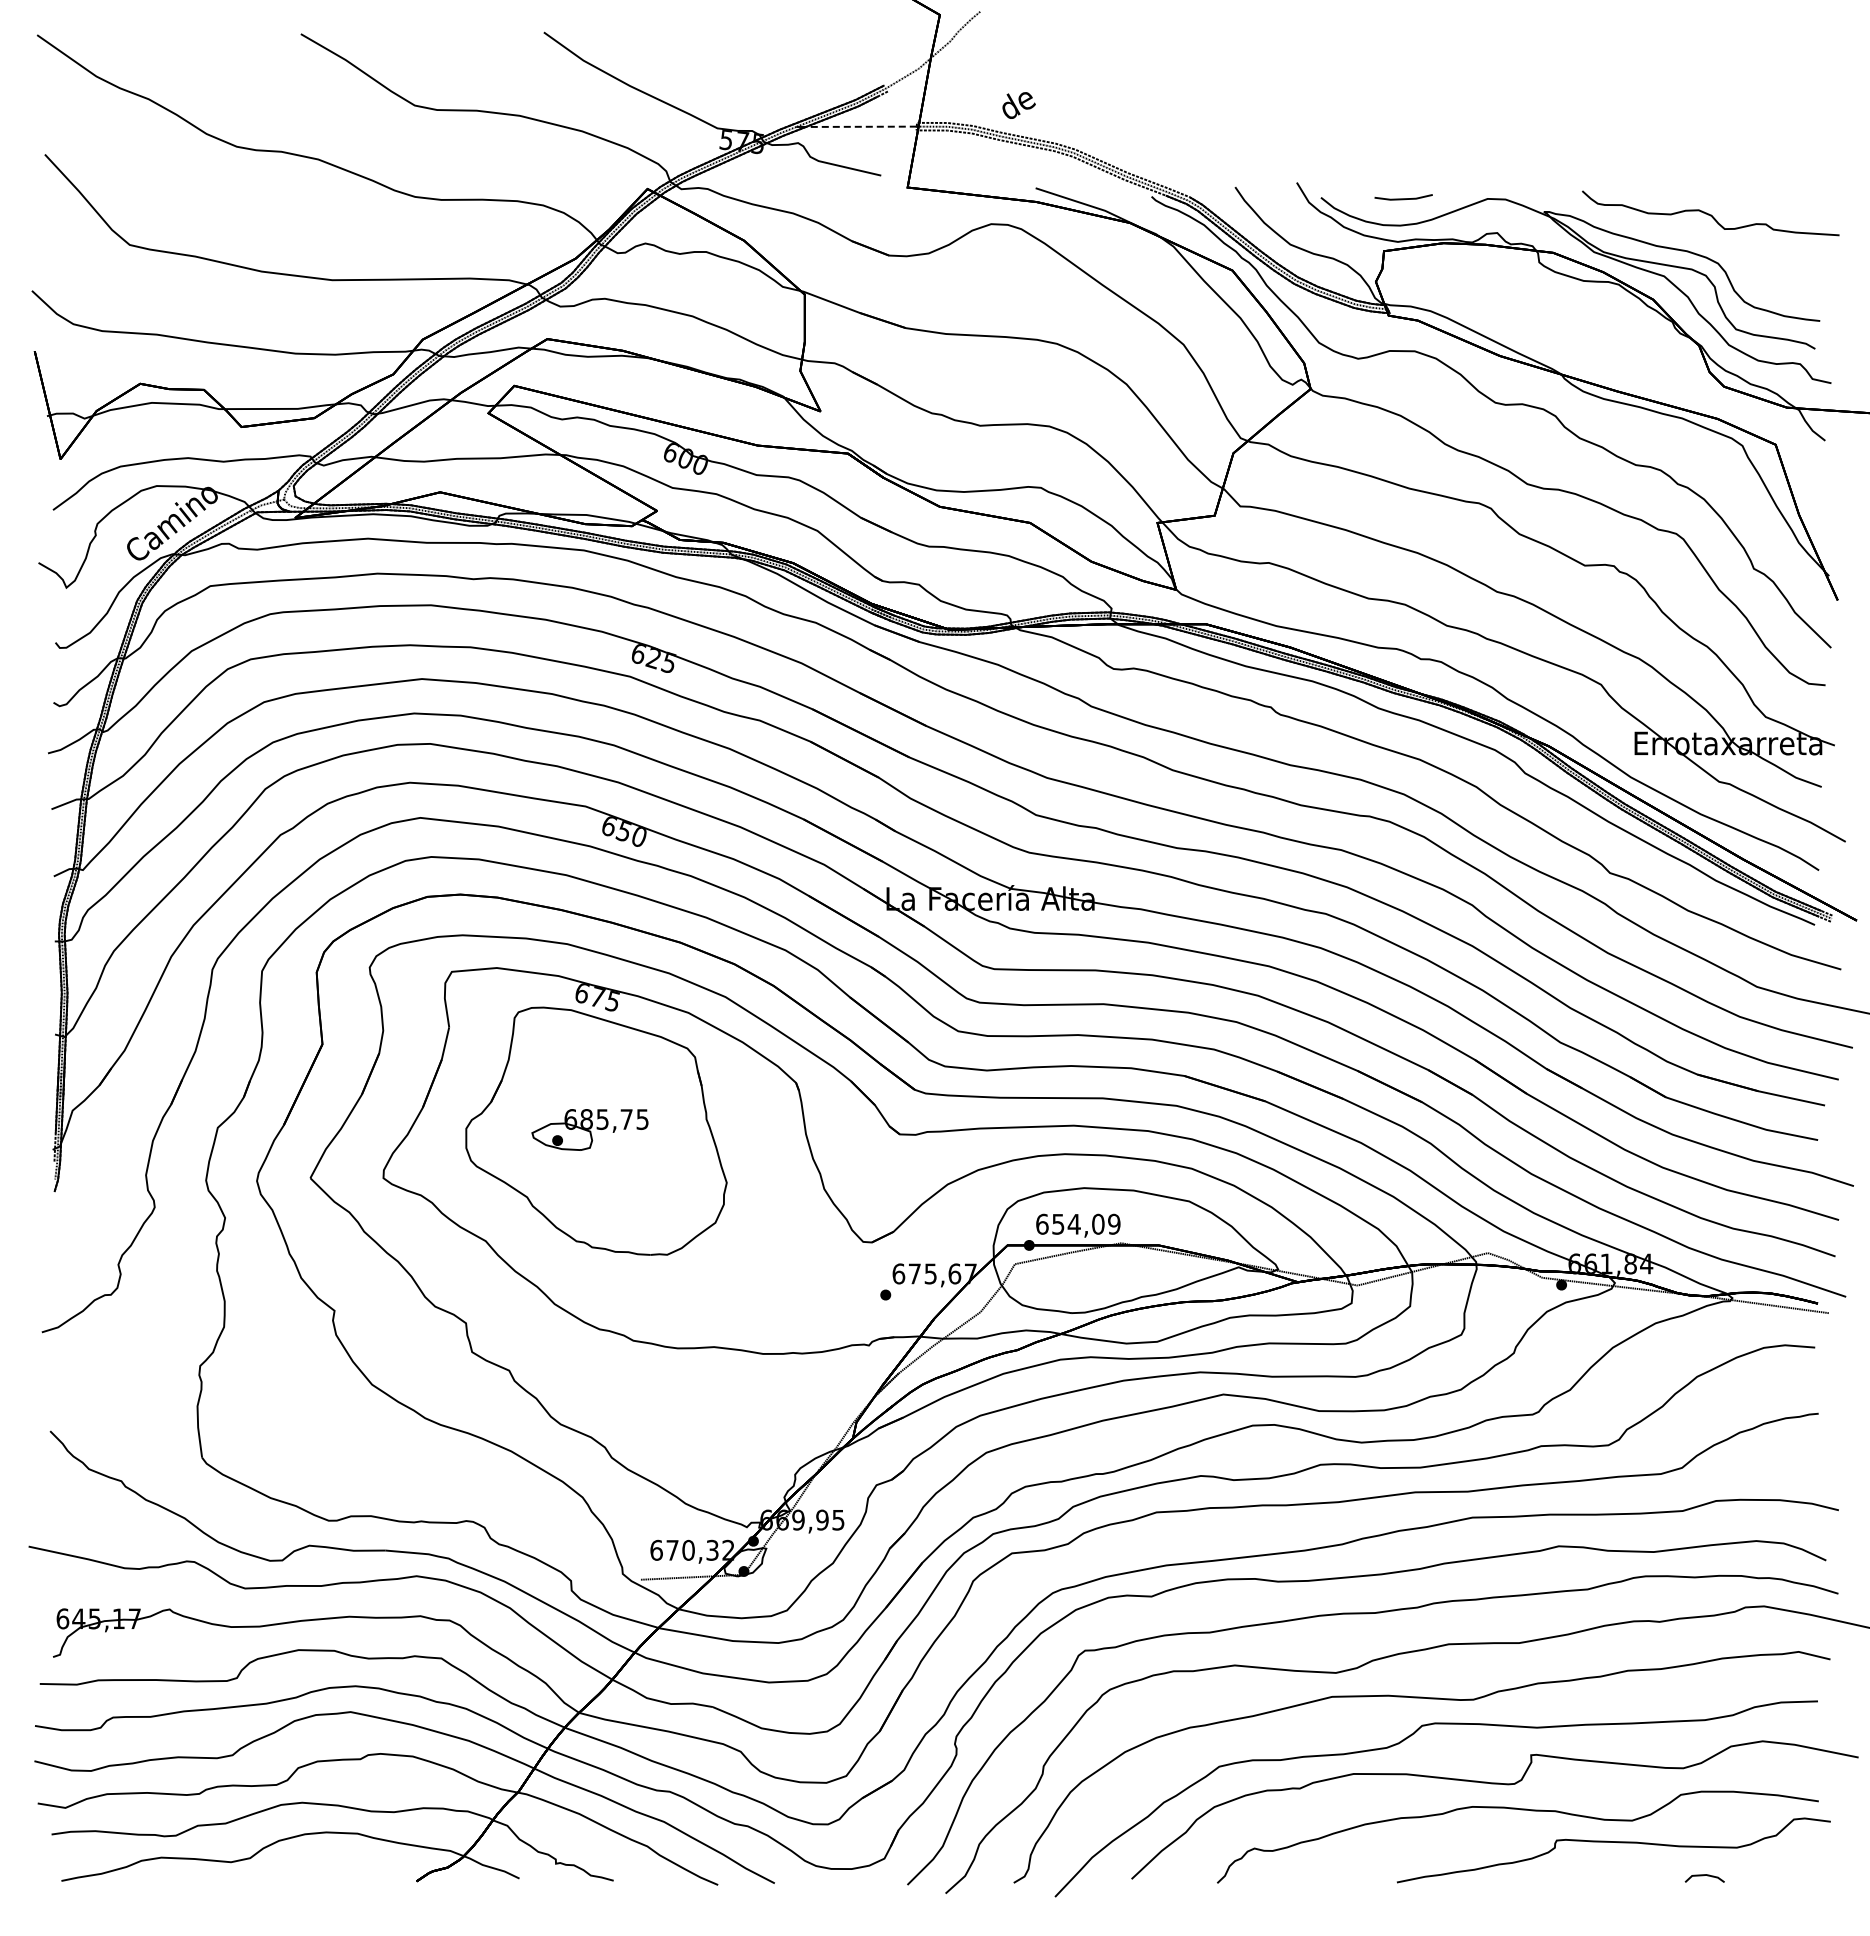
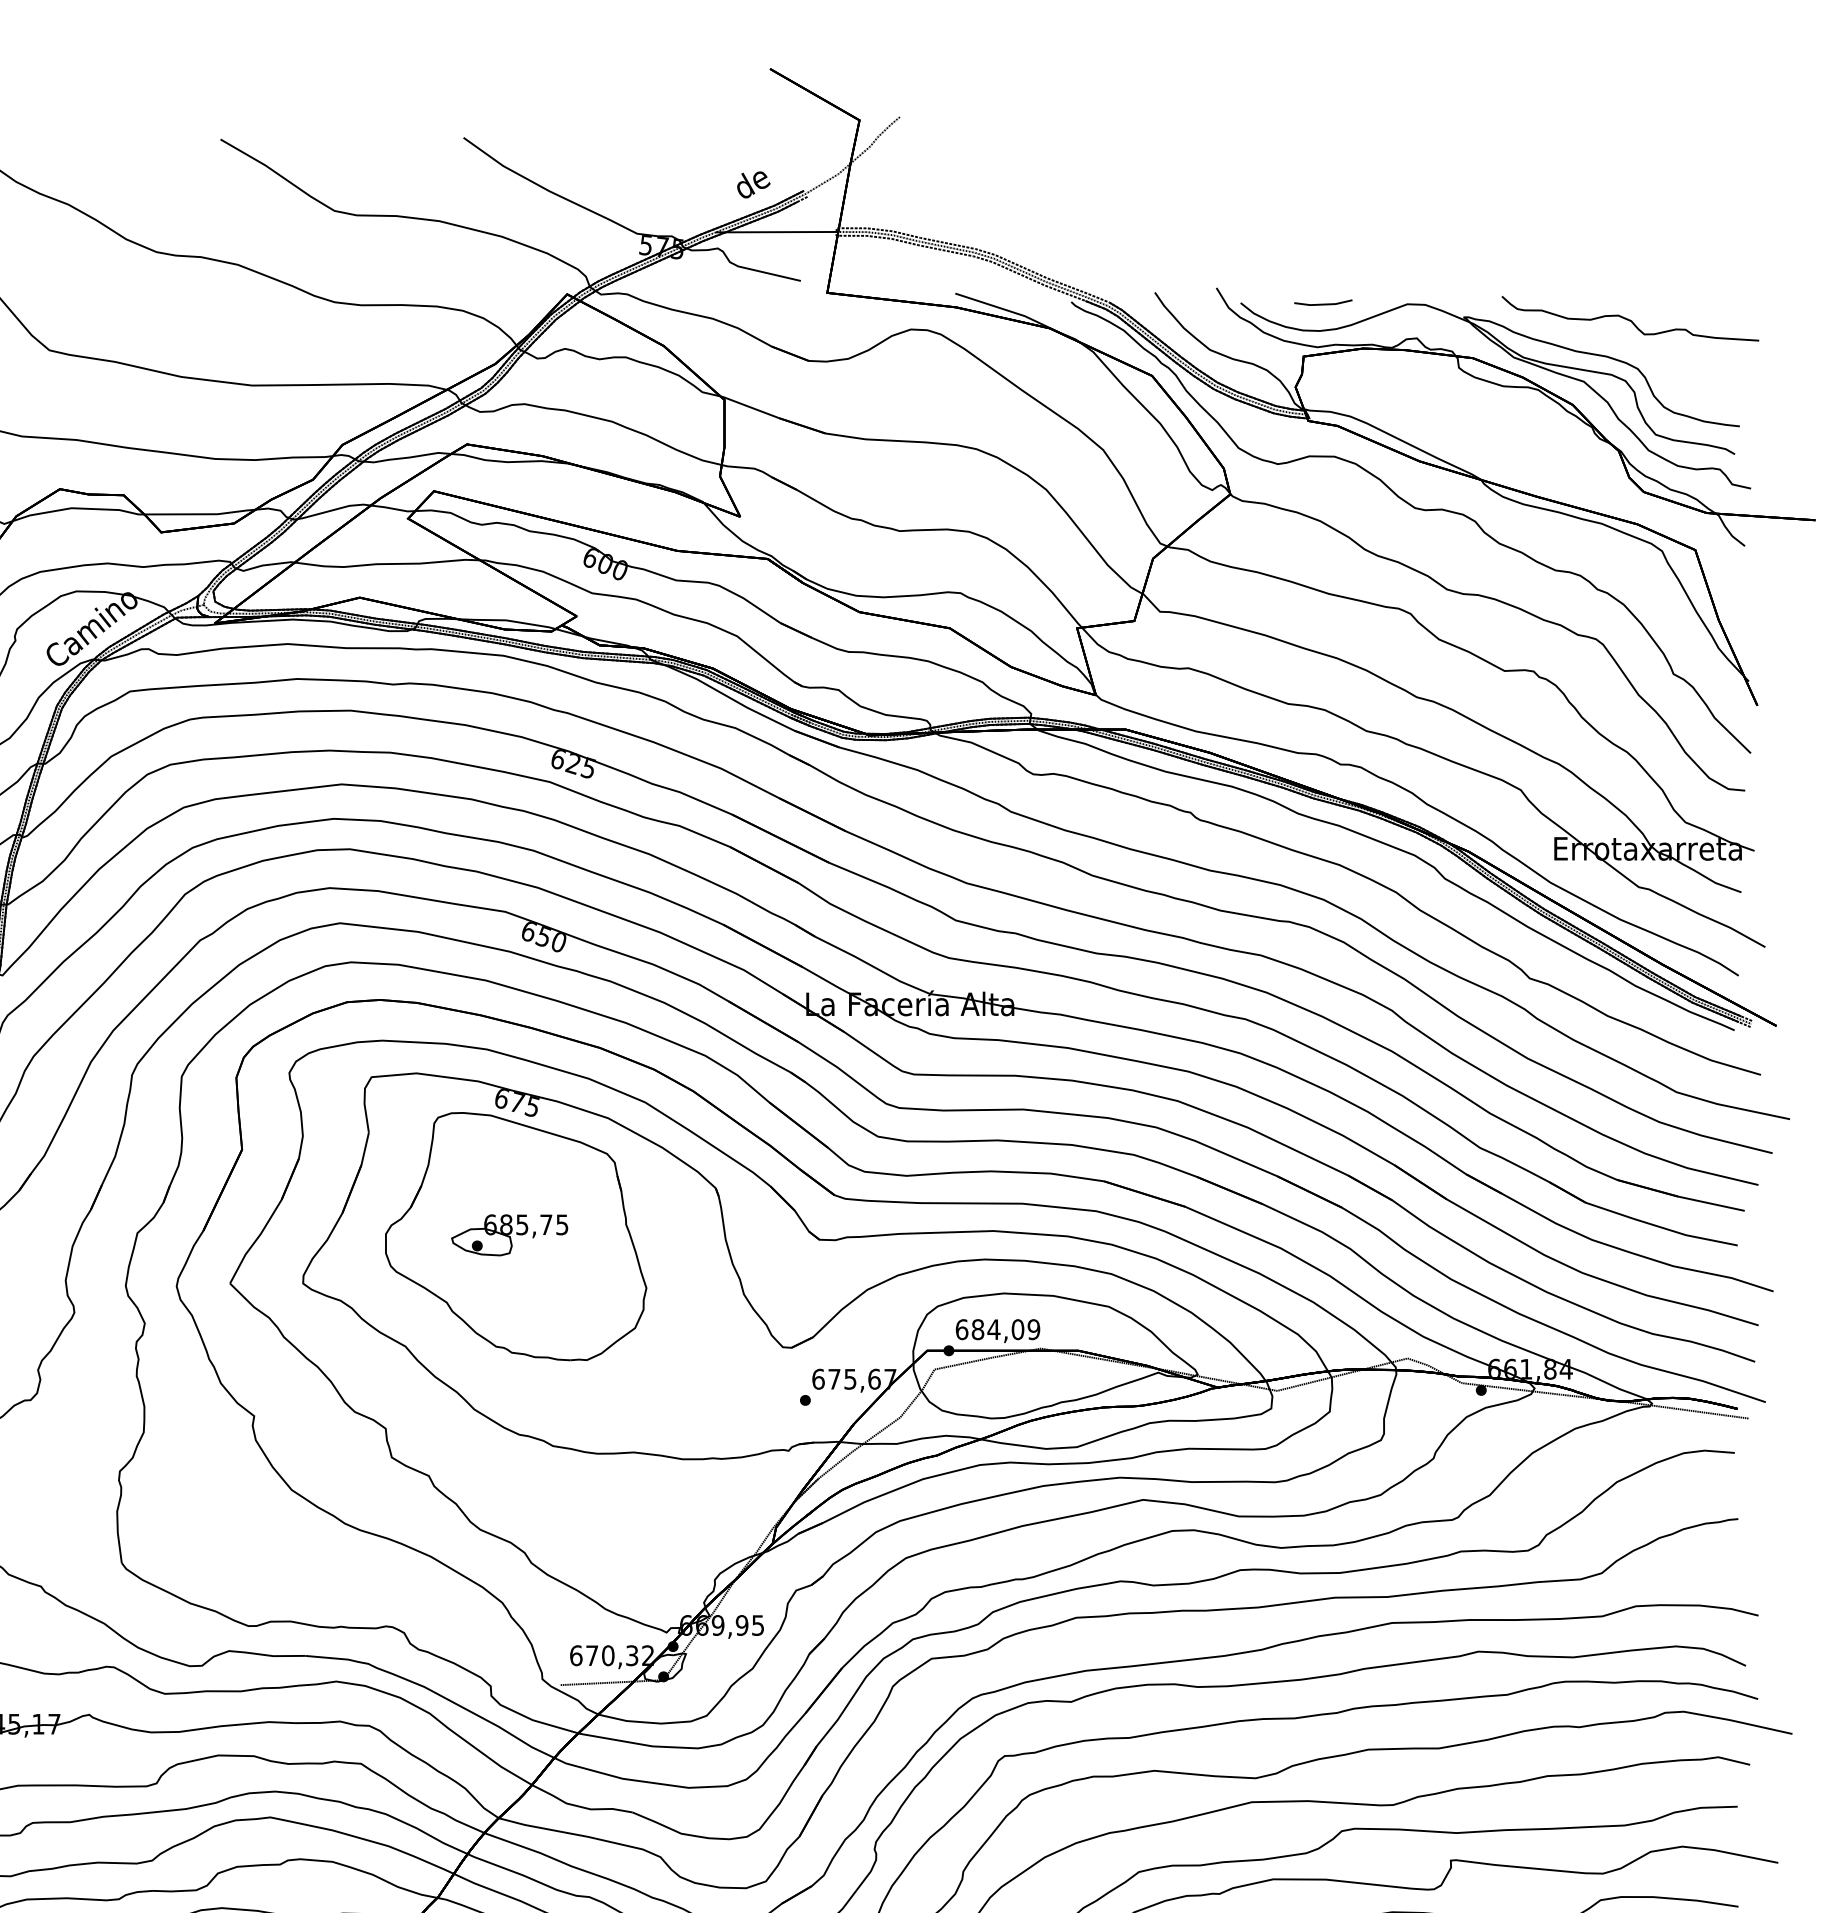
text: (1018, 105) -> (753, 184), moved
line: (860, 126) -> (780, 231), dashed -> solid
text: (1058, 1223) -> (978, 1328), 654,09 -> 684,09

